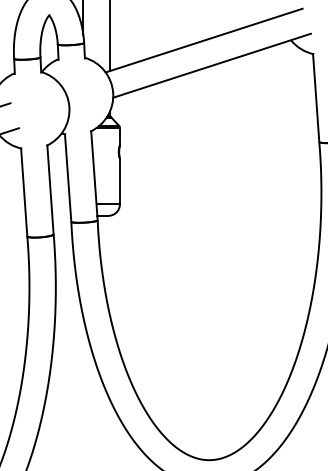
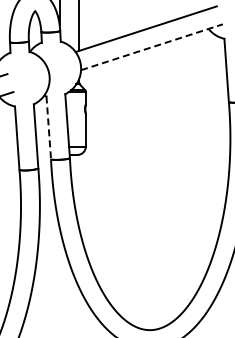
line: (211, 66) -> (151, 47), solid -> dashed
line: (67, 179) -> (48, 128), solid -> dashed

